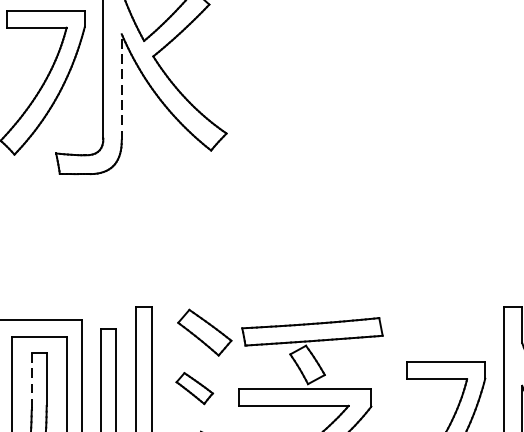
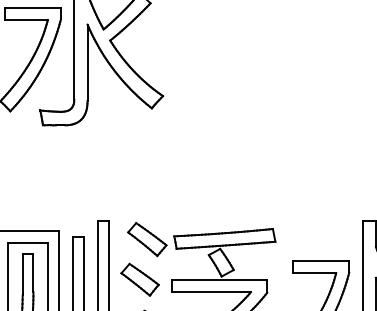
line: (121, 86) -> (87, 62), dashed -> solid
line: (31, 379) -> (22, 273), dashed -> solid
part: (193, 388) -> (139, 279), size x1.43

